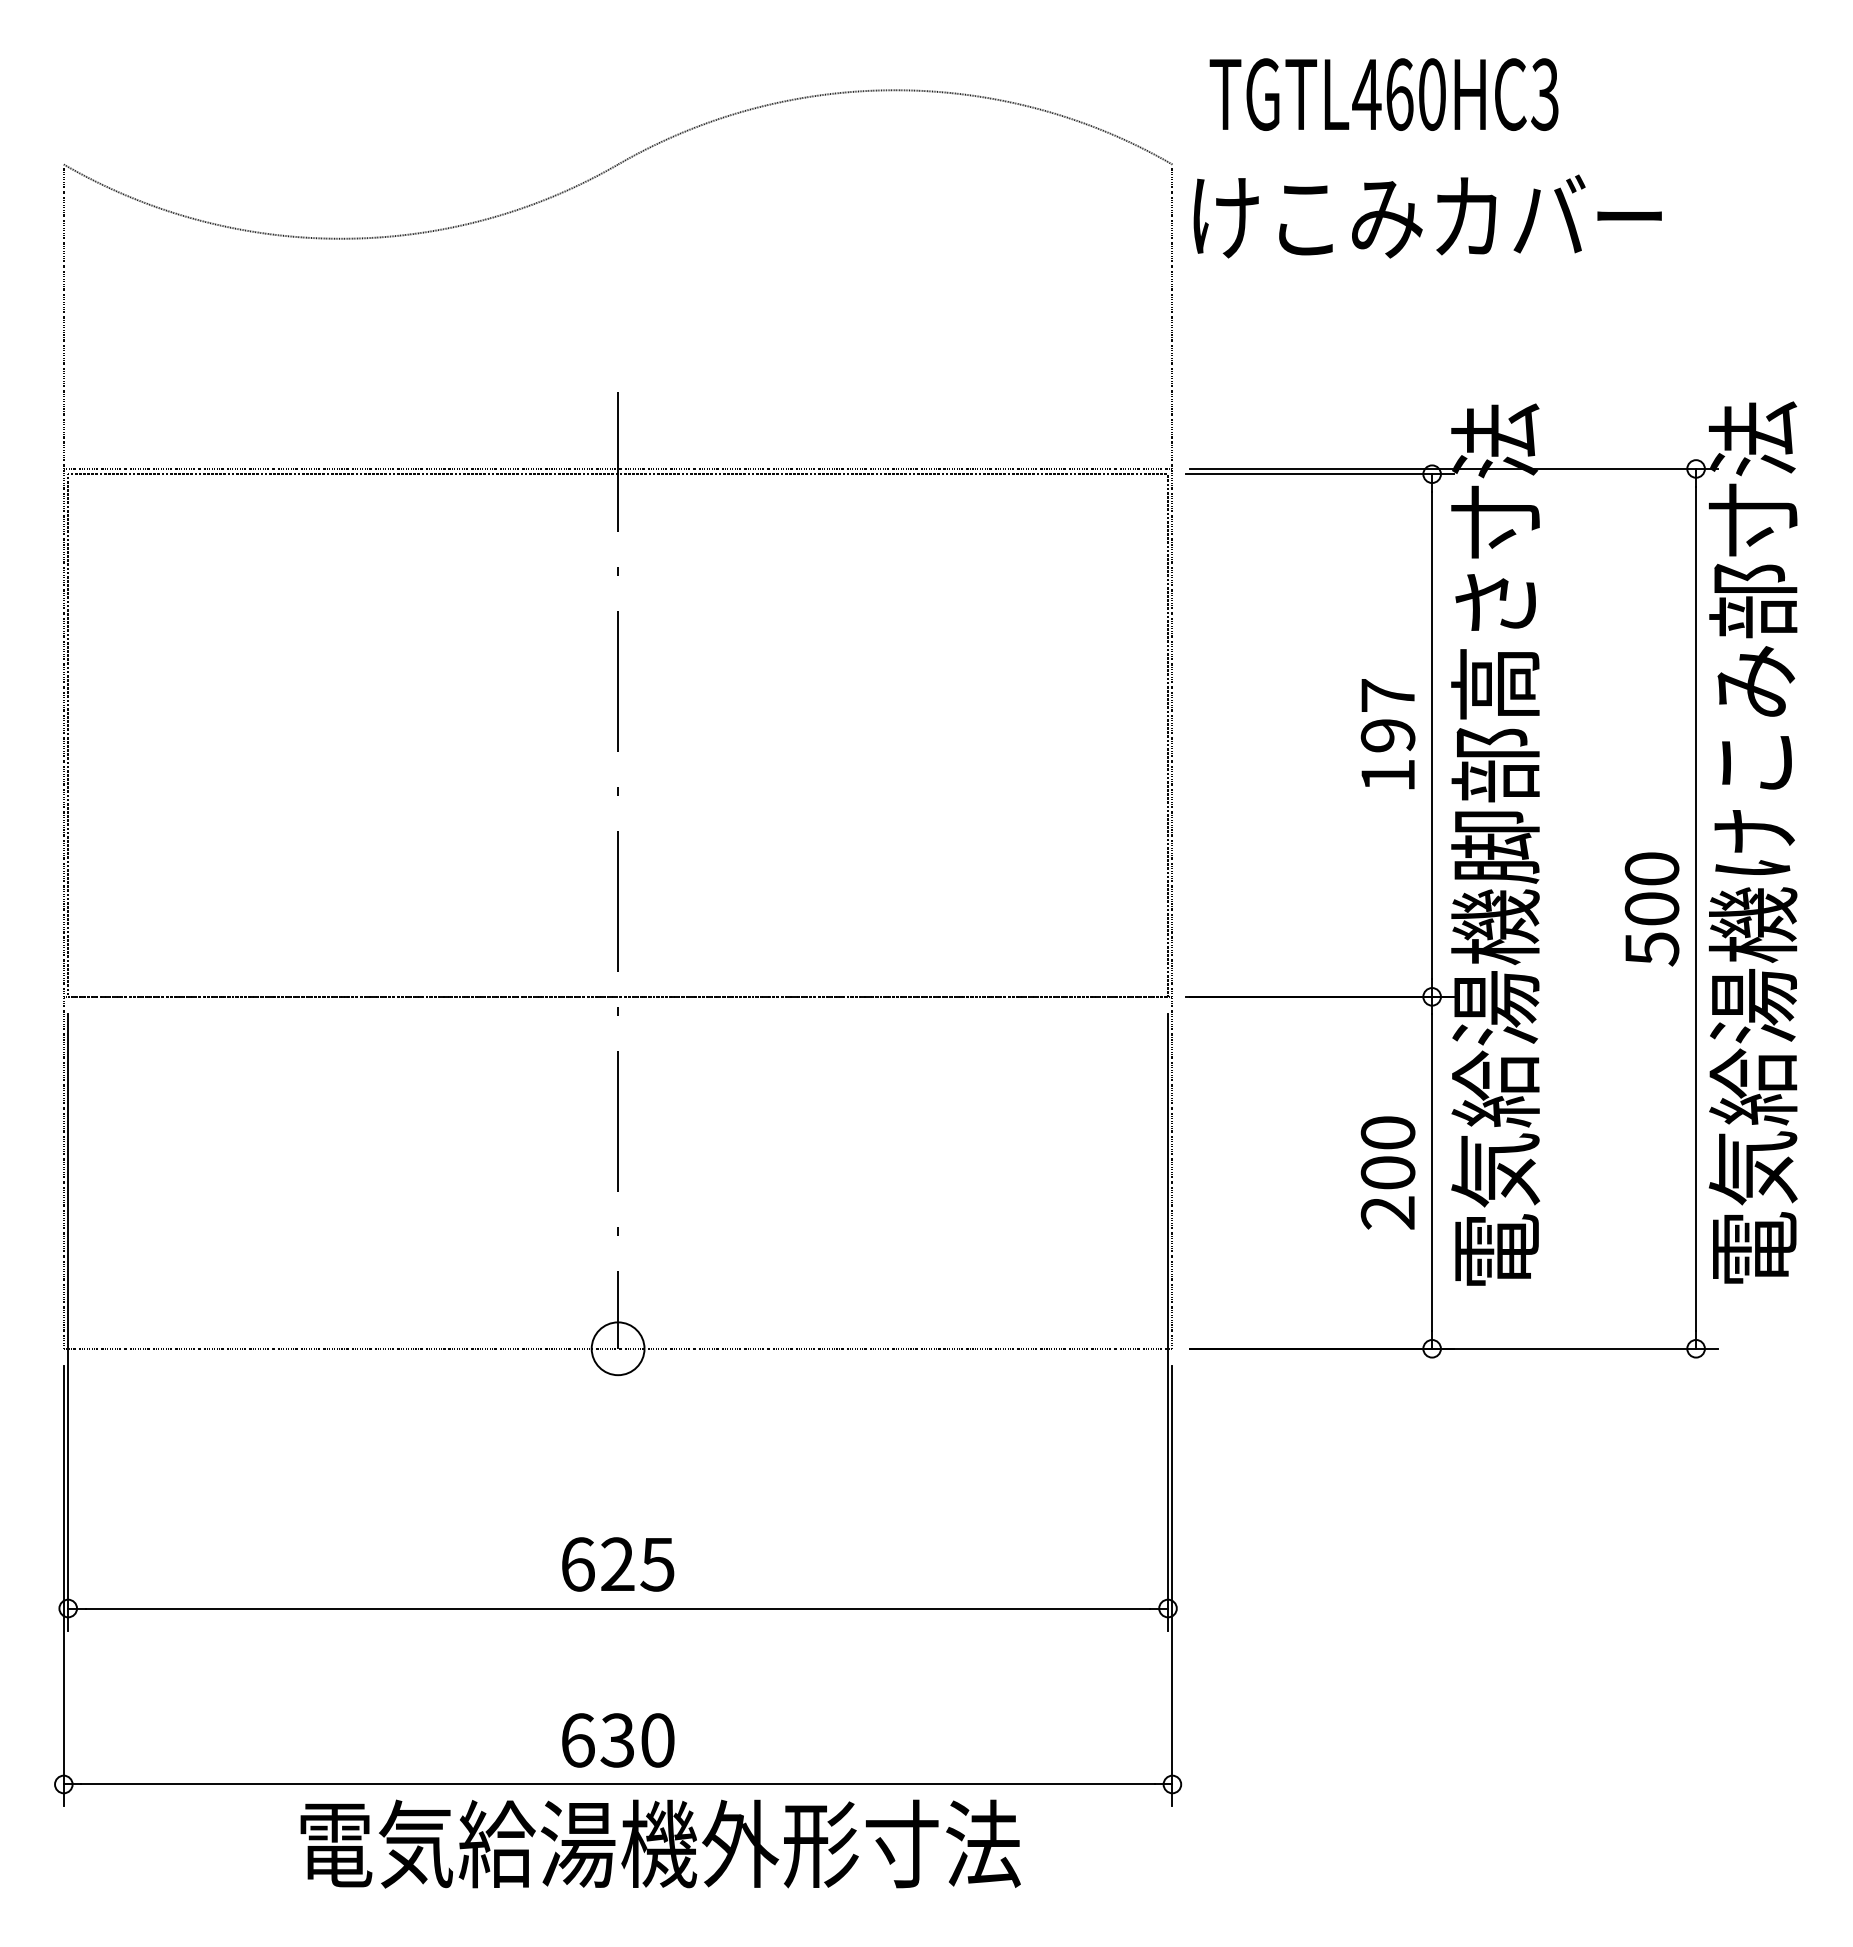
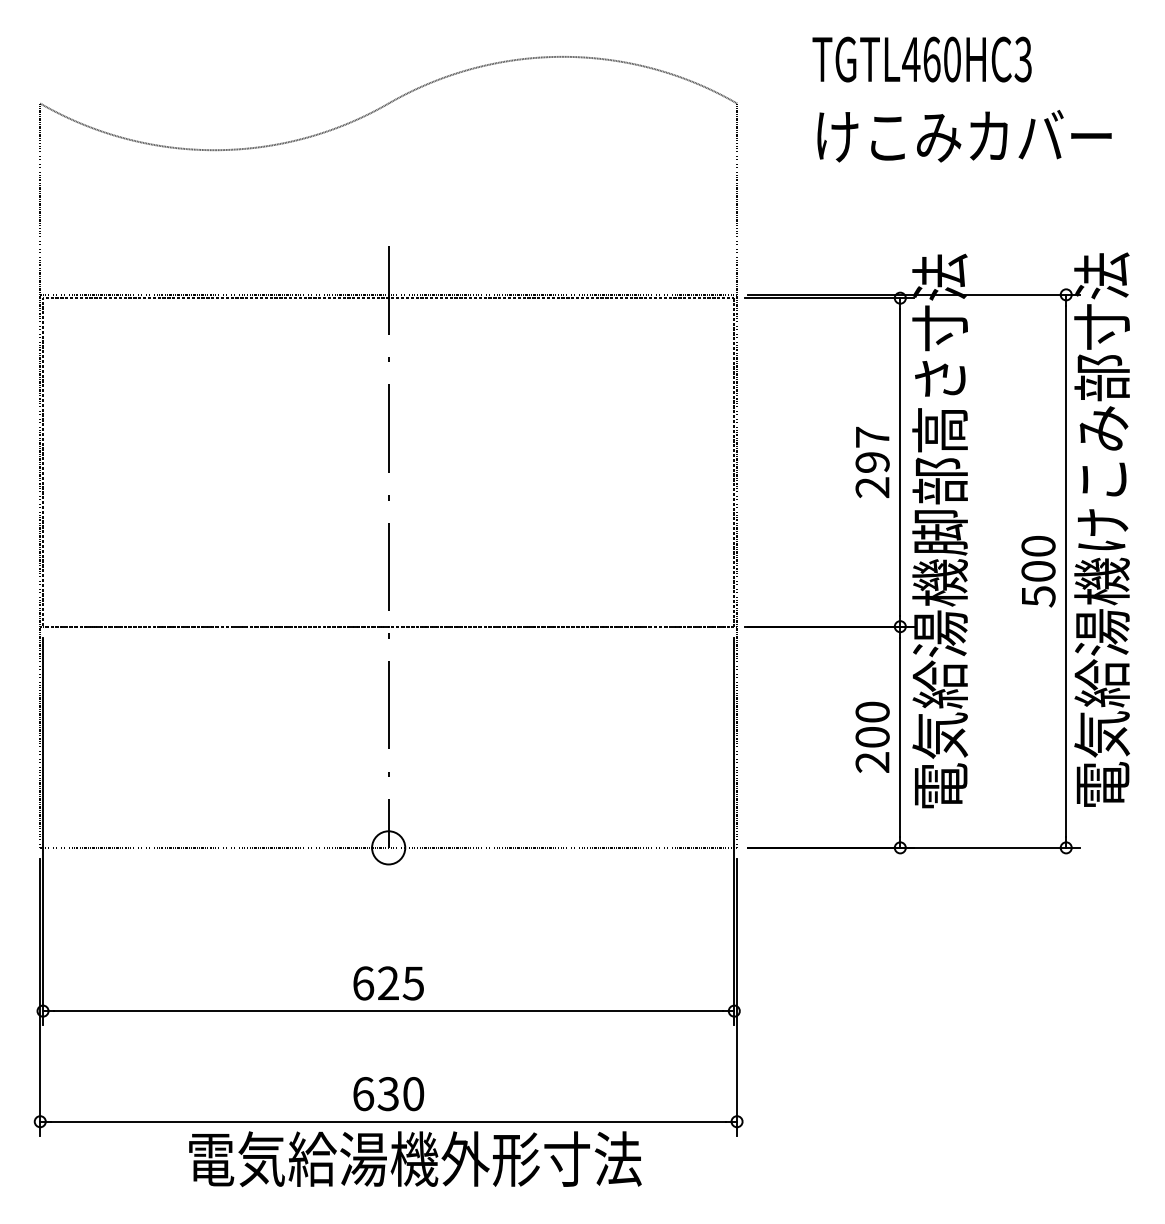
text: (1383, 94) -> (921, 59), moved
text: (1427, 216) -> (964, 136), moved
text: (1387, 775) -> (872, 487), 197 -> 297

